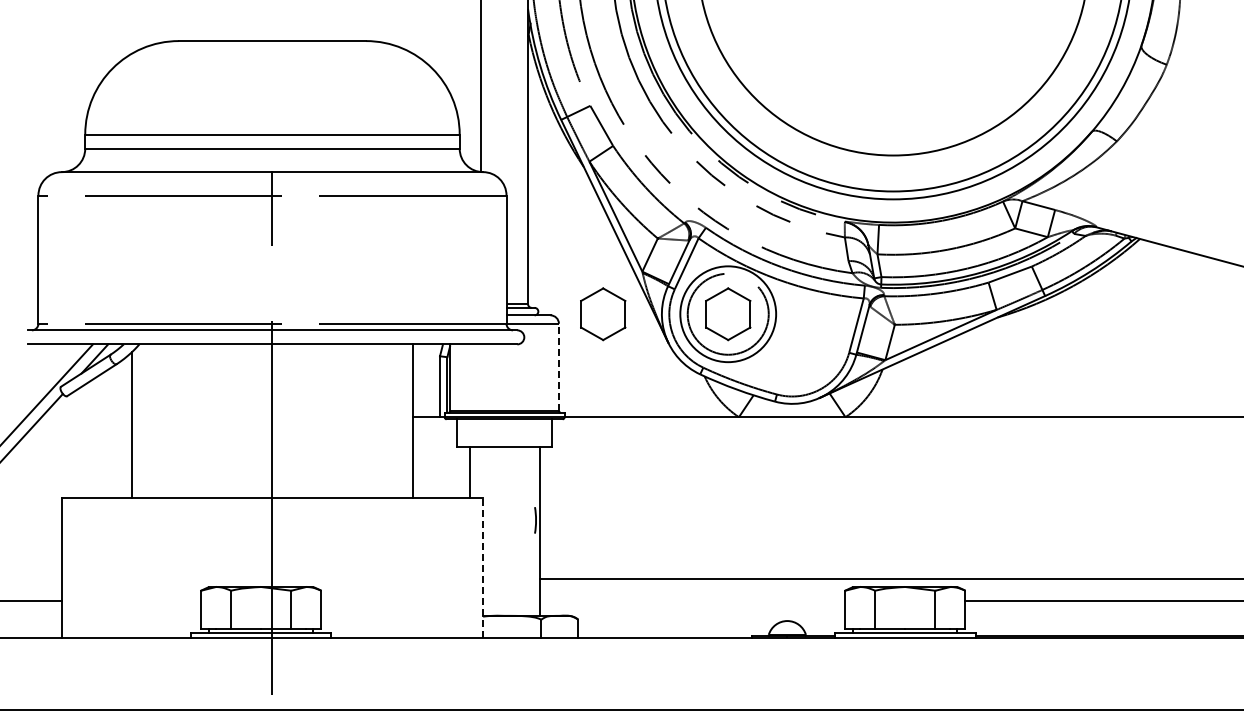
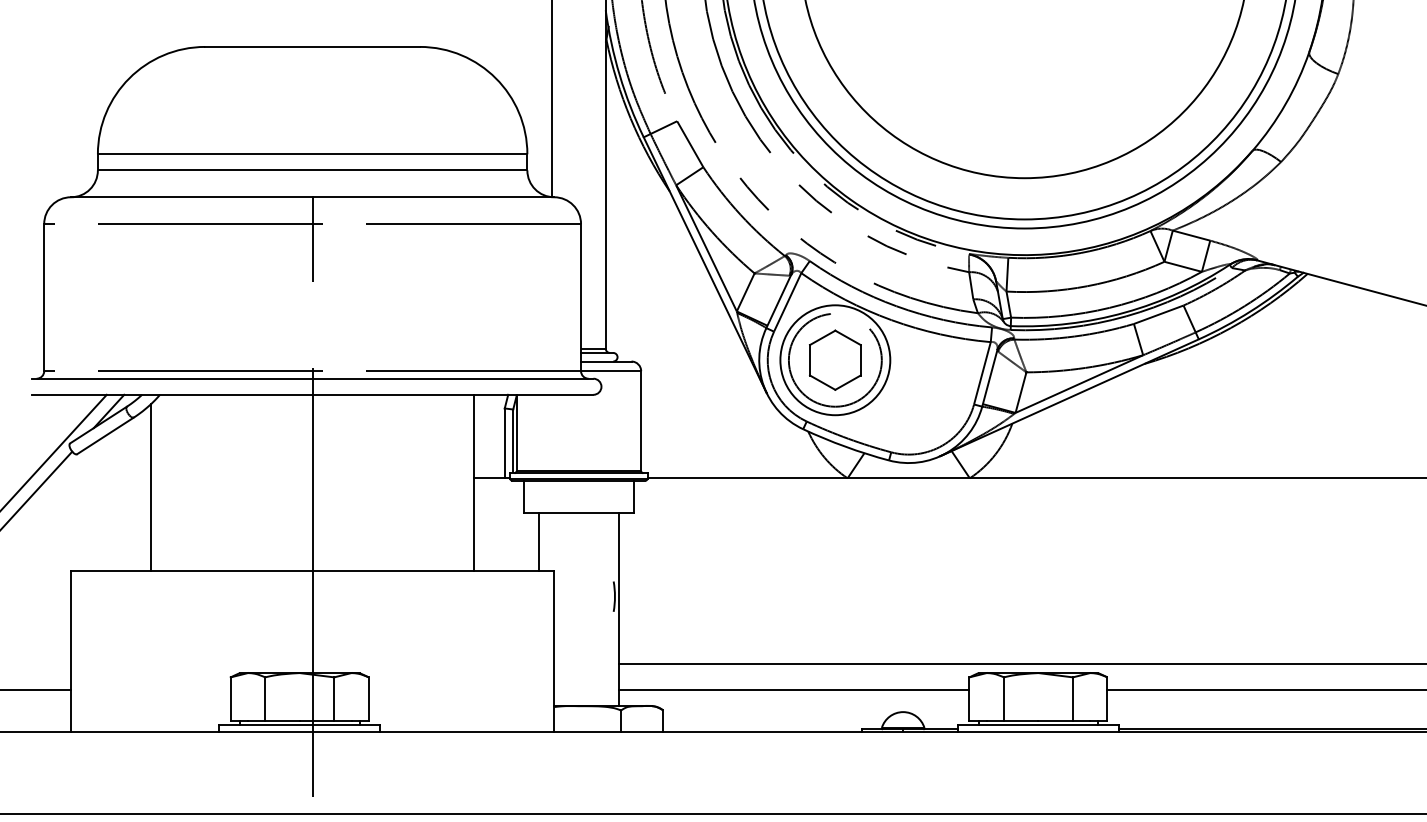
part: (603, 314) -> (692, 360), removed
line: (558, 367) -> (640, 421), dashed -> solid
line: (483, 567) -> (554, 650), dashed -> solid
line: (692, 601) -> (794, 689), added

